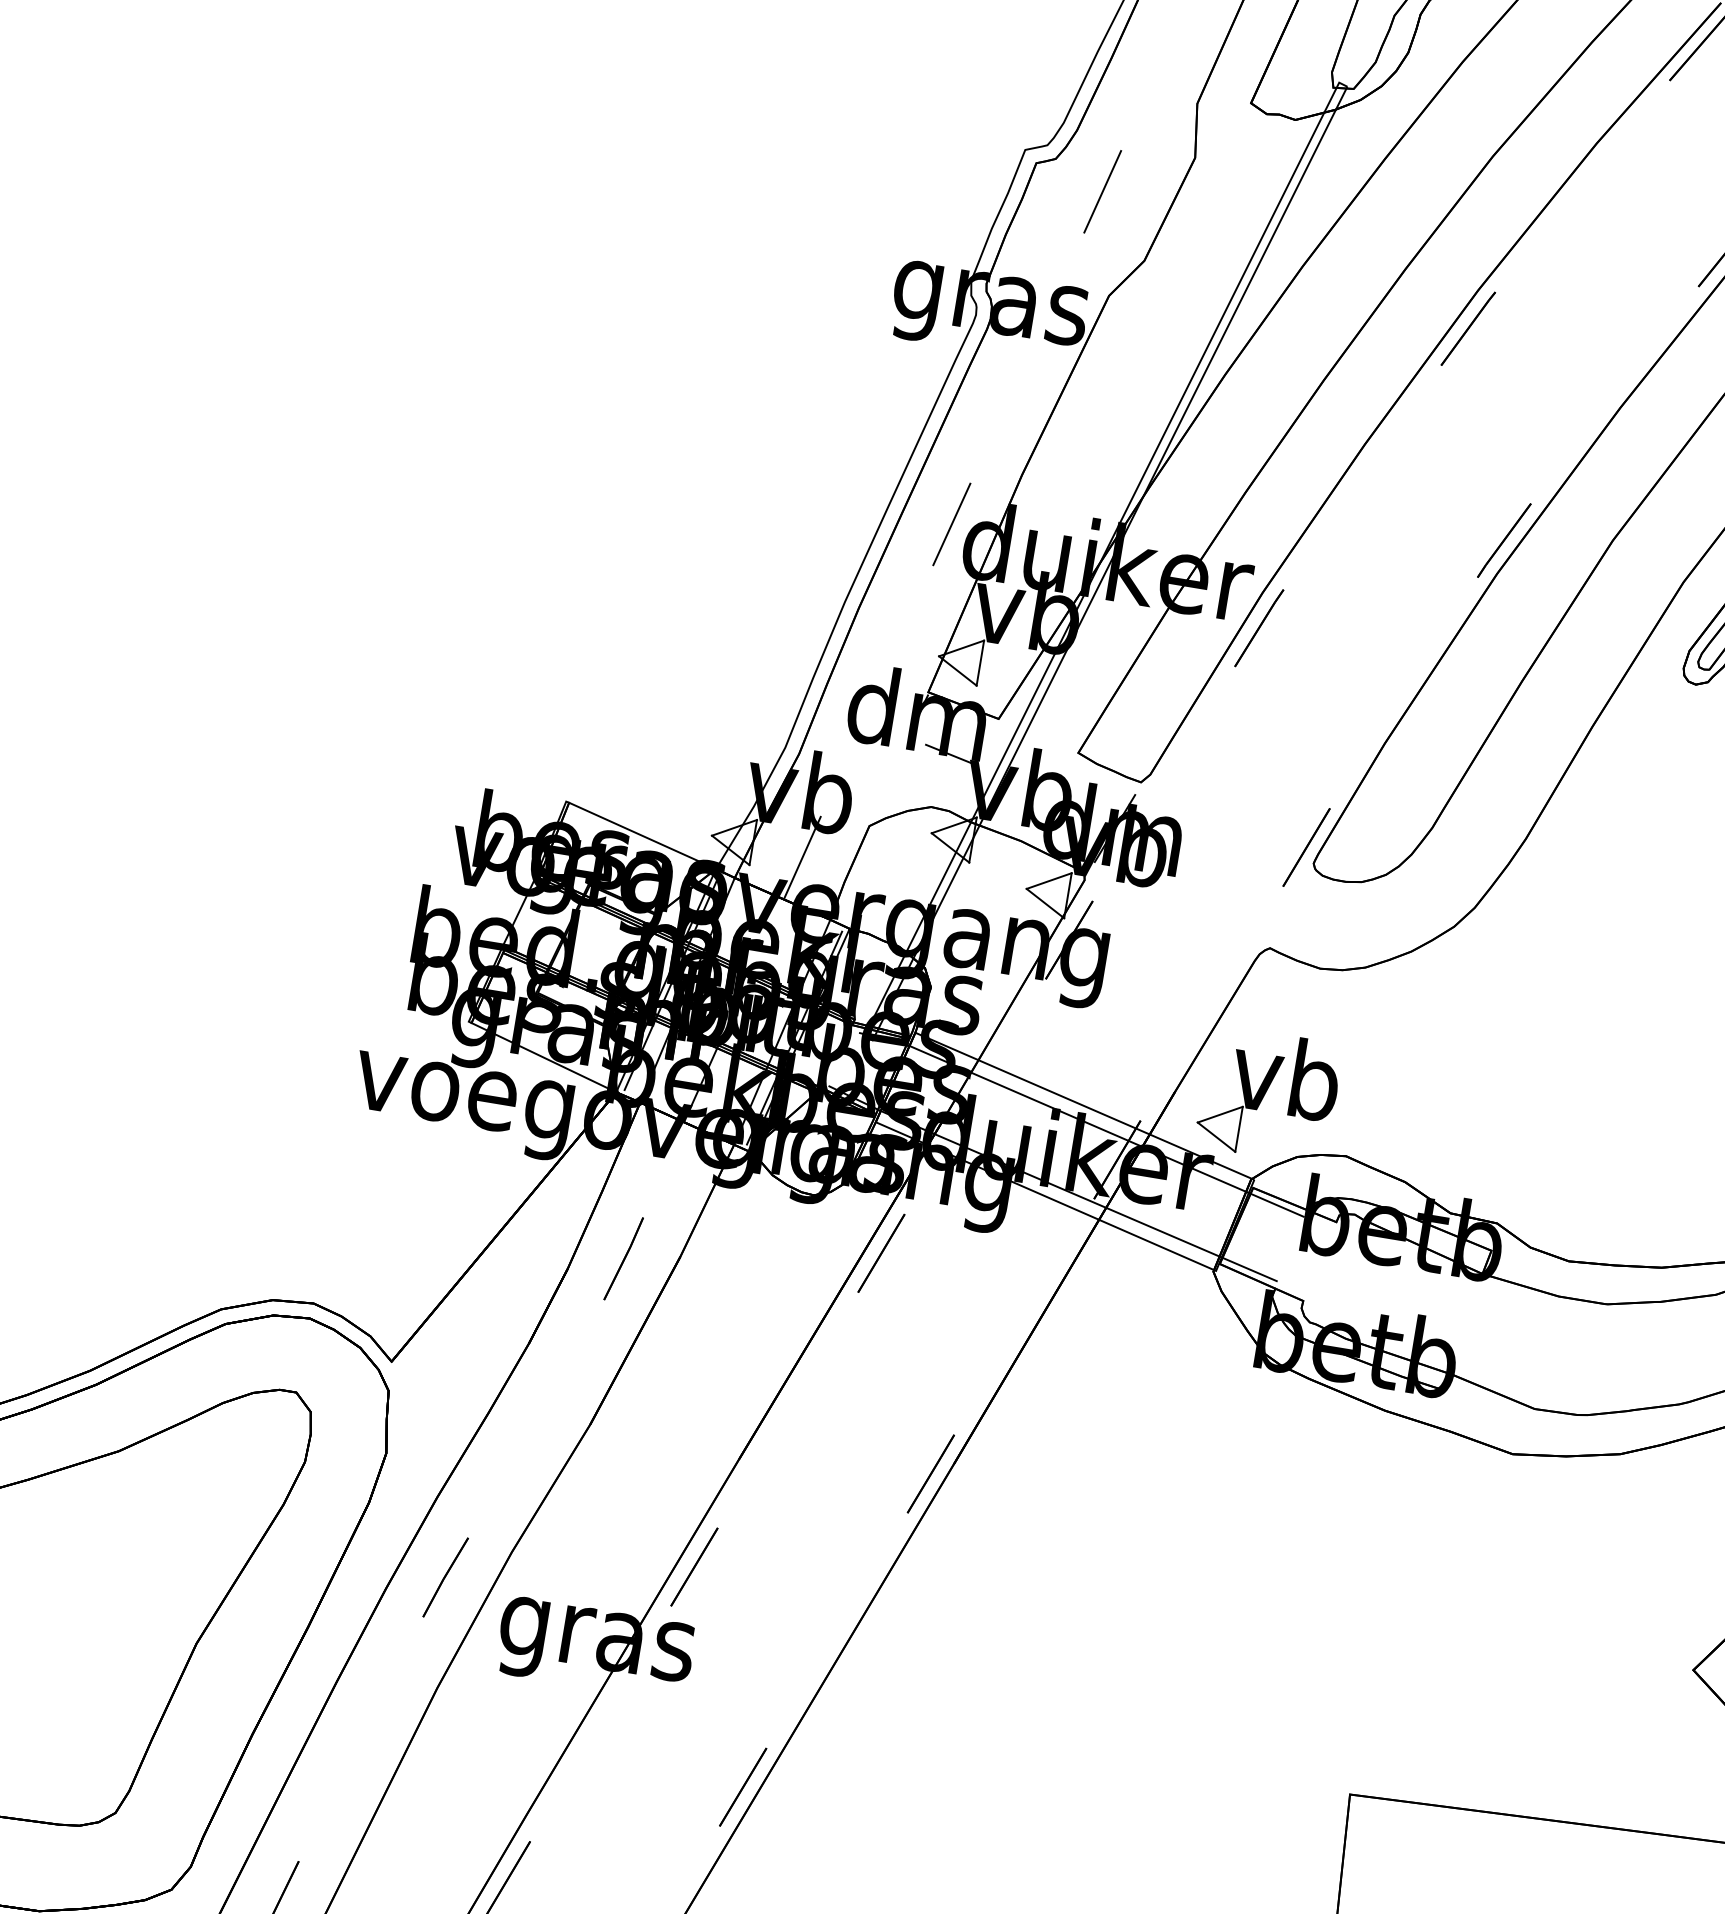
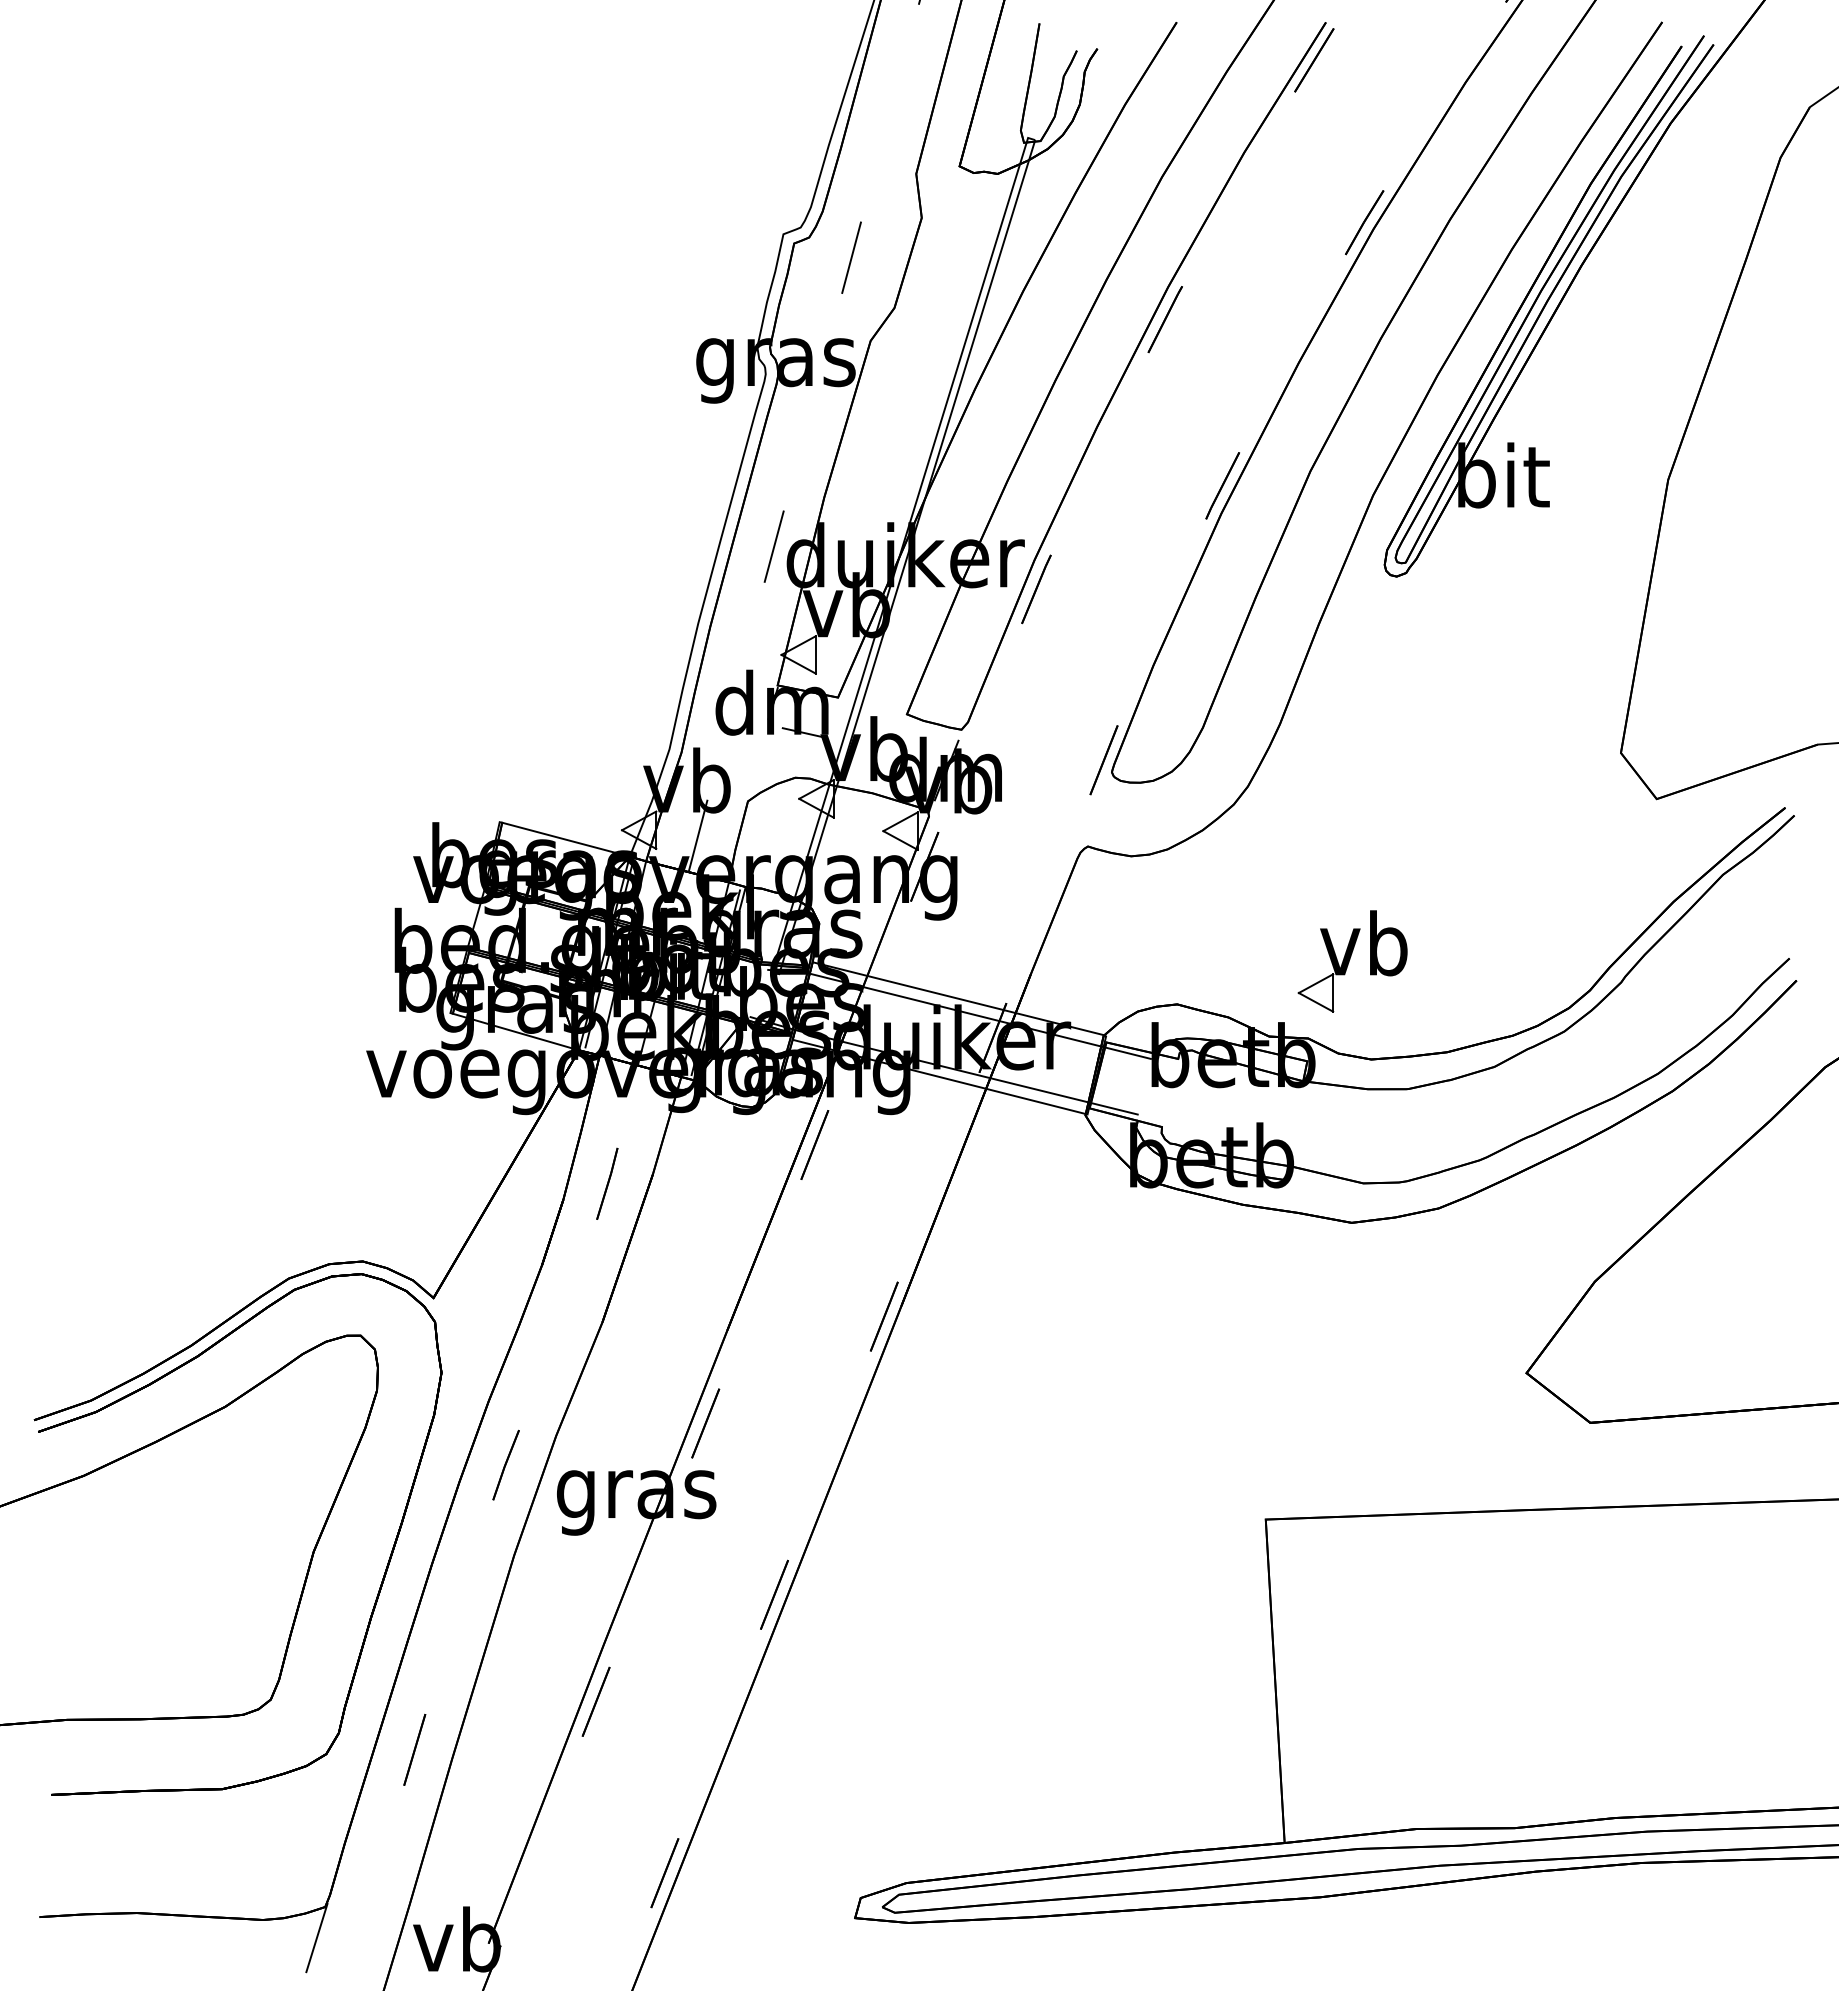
part: (1268, 1095) -> (1352, 961), moved

